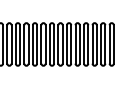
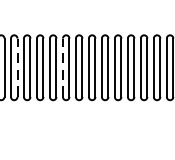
line: (11, 43) -> (17, 66), solid -> dashed
line: (41, 43) -> (63, 66), solid -> dashed

